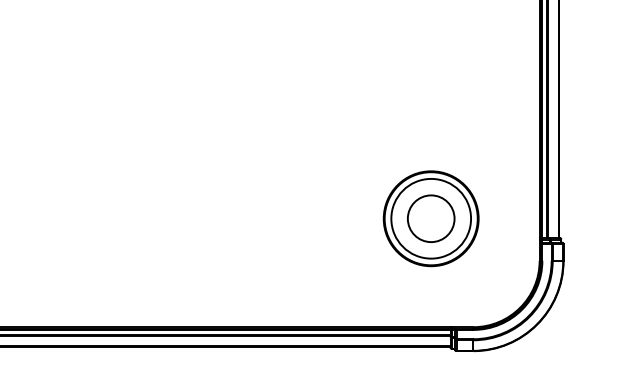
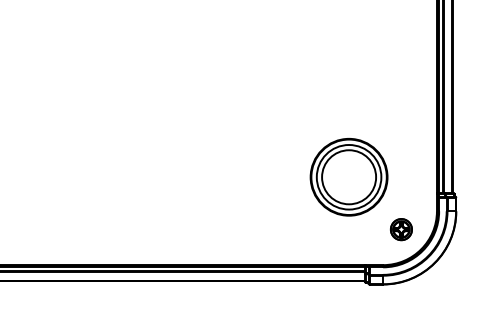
circle: (430, 218) -> (348, 177), size x1.43
part: (495, 283) -> (401, 229), added

